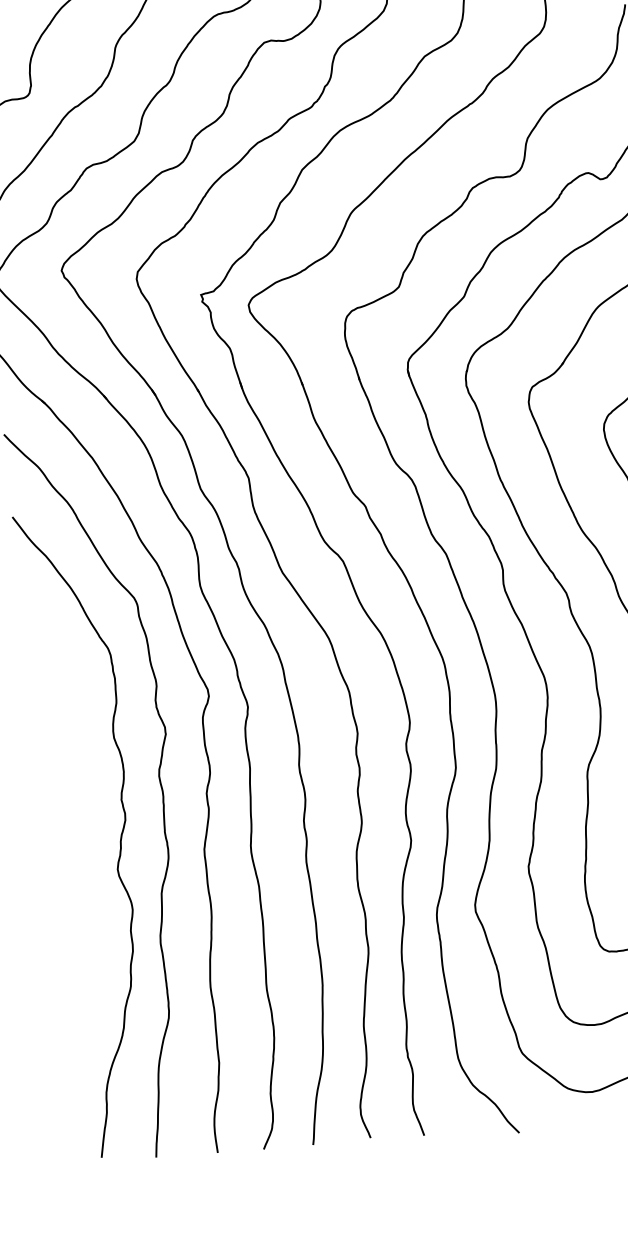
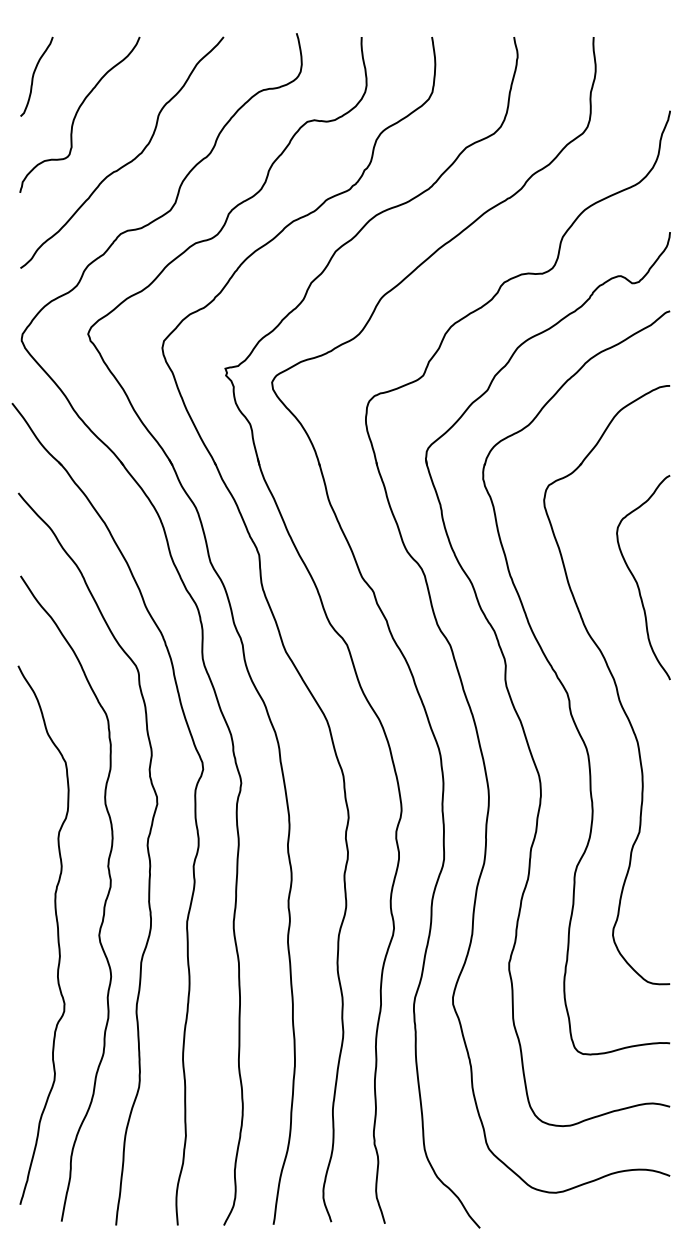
curve: (76, 871) -> (57, 934), added

